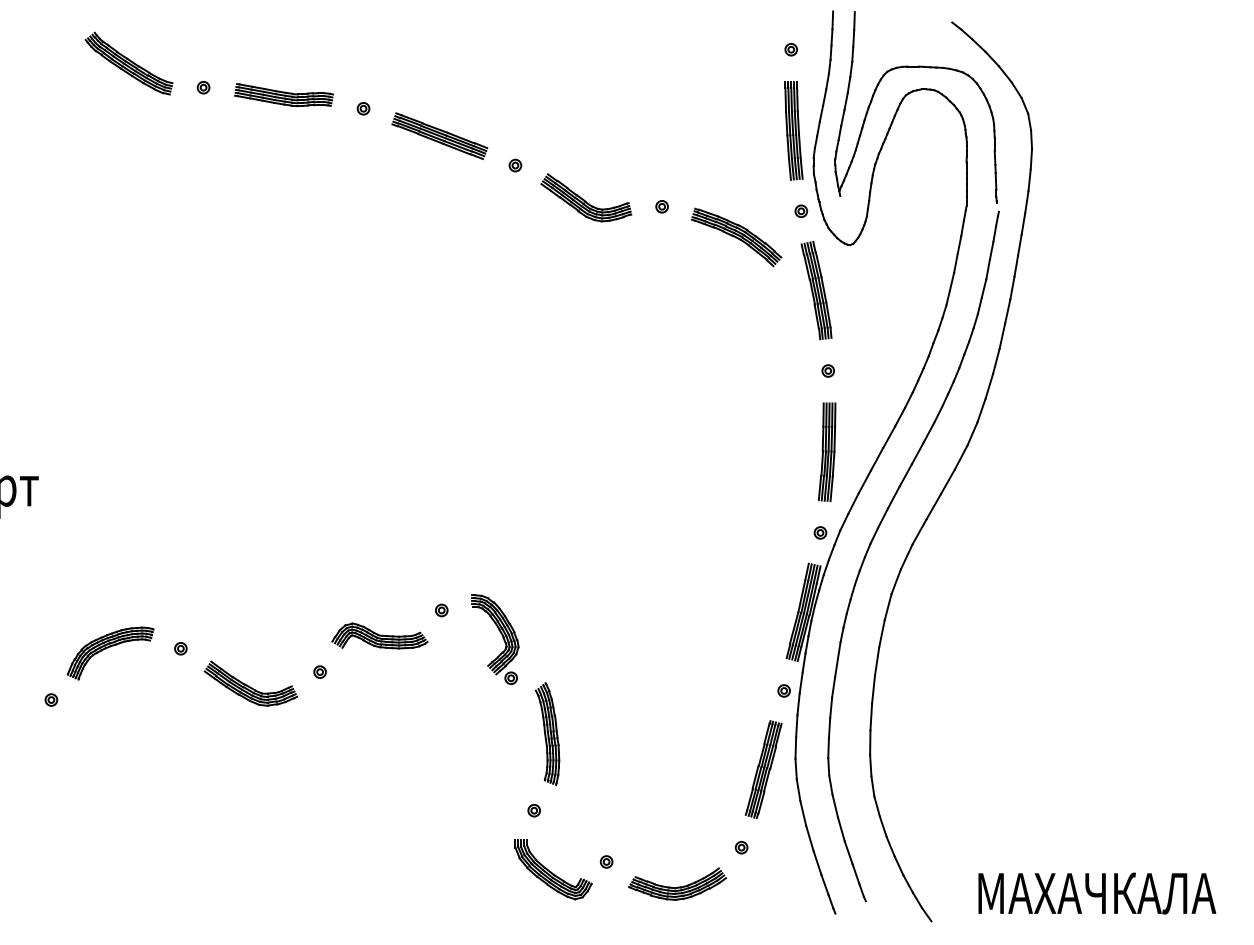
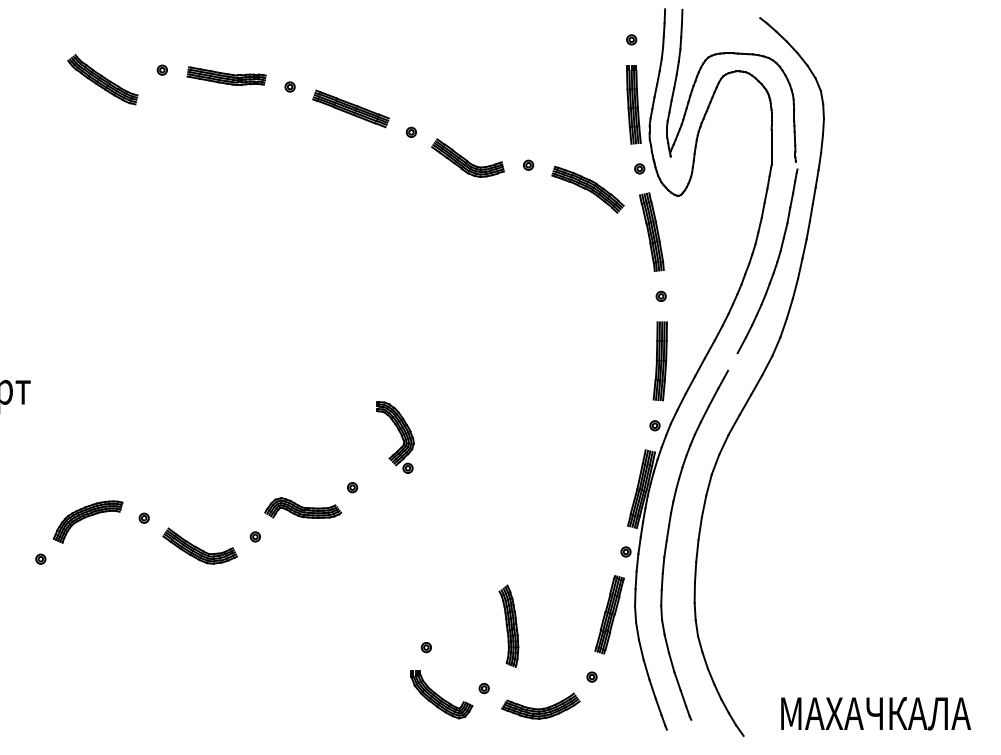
part: (128, 63) -> (102, 79), moved
line: (917, 453) -> (732, 362), removed
part: (502, 638) -> (401, 436), moved
part: (547, 733) -> (508, 625), moved

